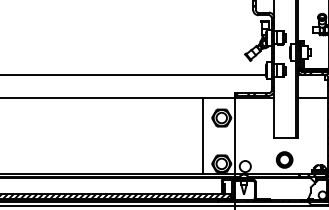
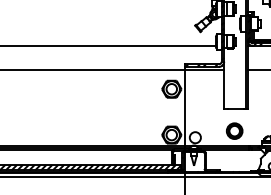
line: (202, 136) -> (152, 107), removed

